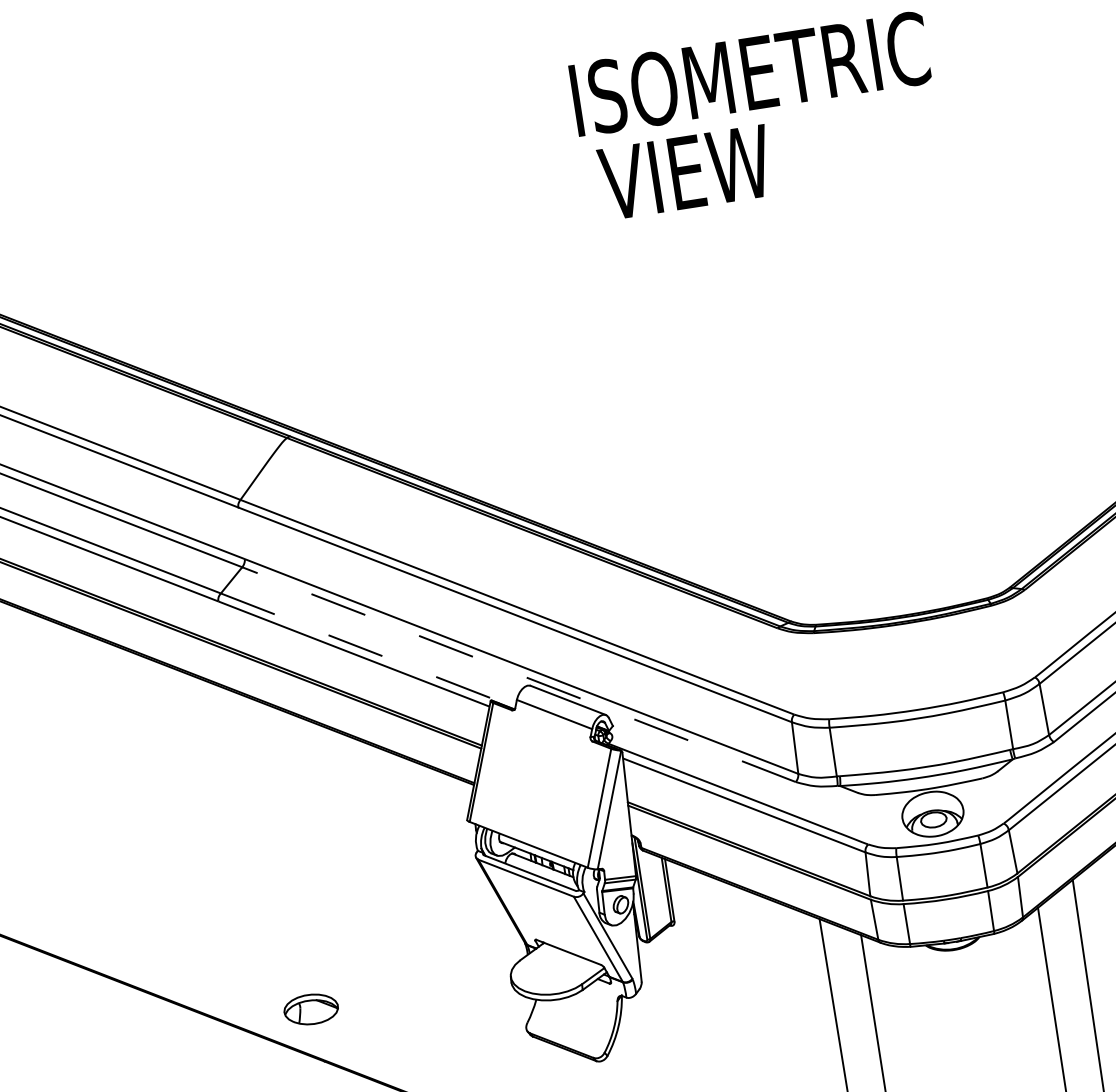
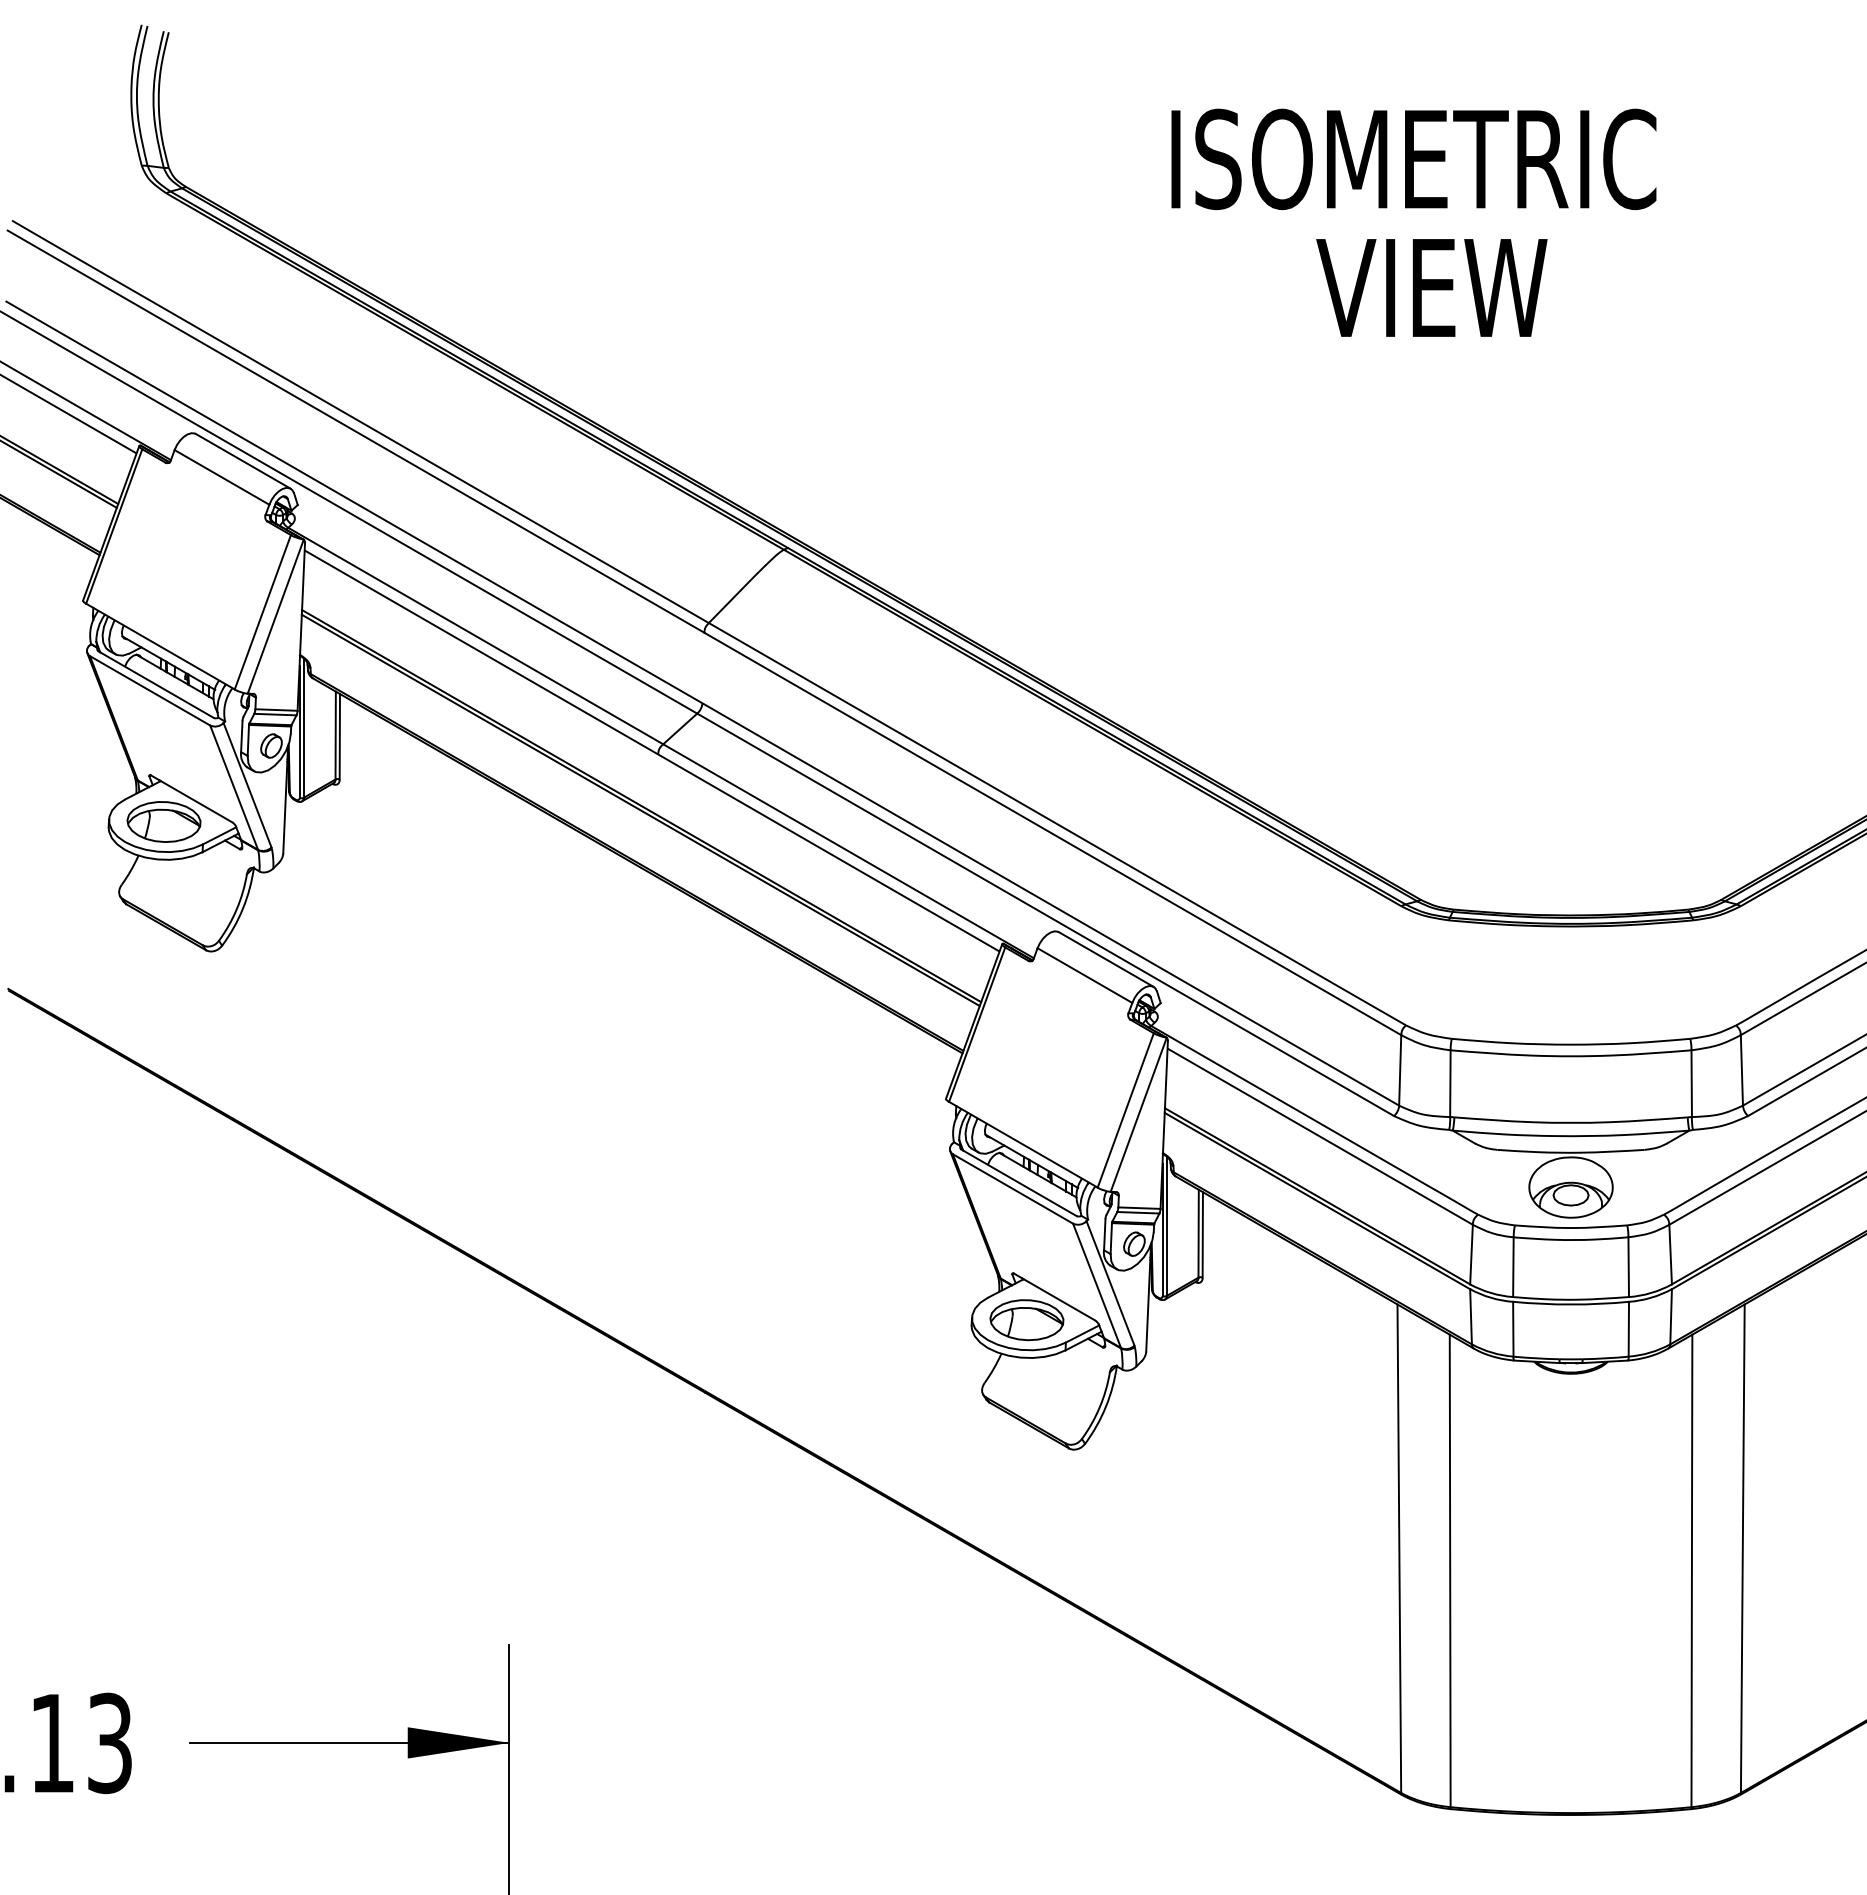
text: (750, 74) -> (1413, 159), moved
text: (685, 172) -> (1431, 287), moved
line: (368, 650) -> (848, 851), dashed -> solid
line: (518, 674) -> (1045, 914), dashed -> solid
part: (310, 1009) -> (1026, 1320), moved

